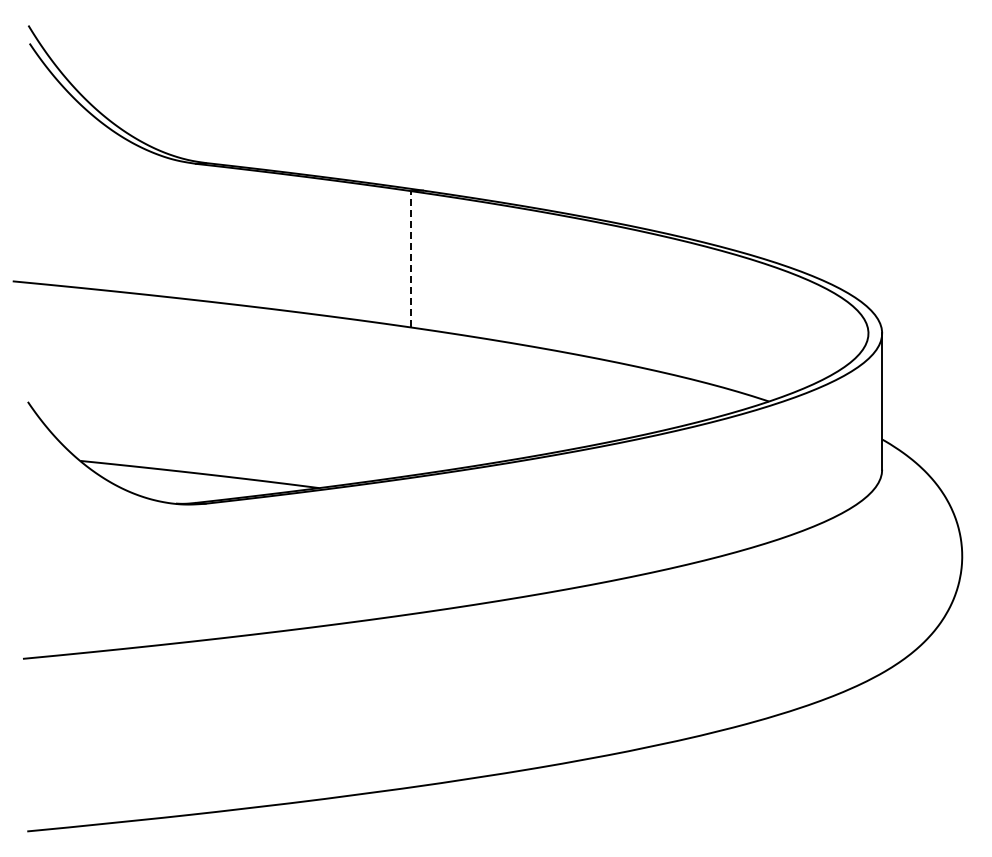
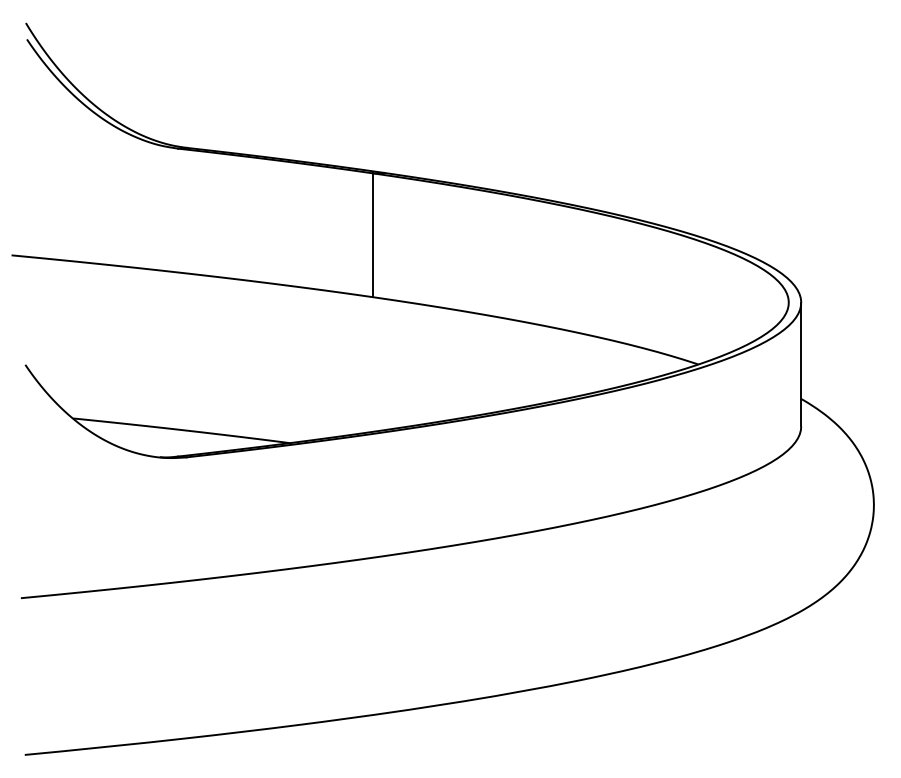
line: (411, 258) -> (373, 234), dashed -> solid

